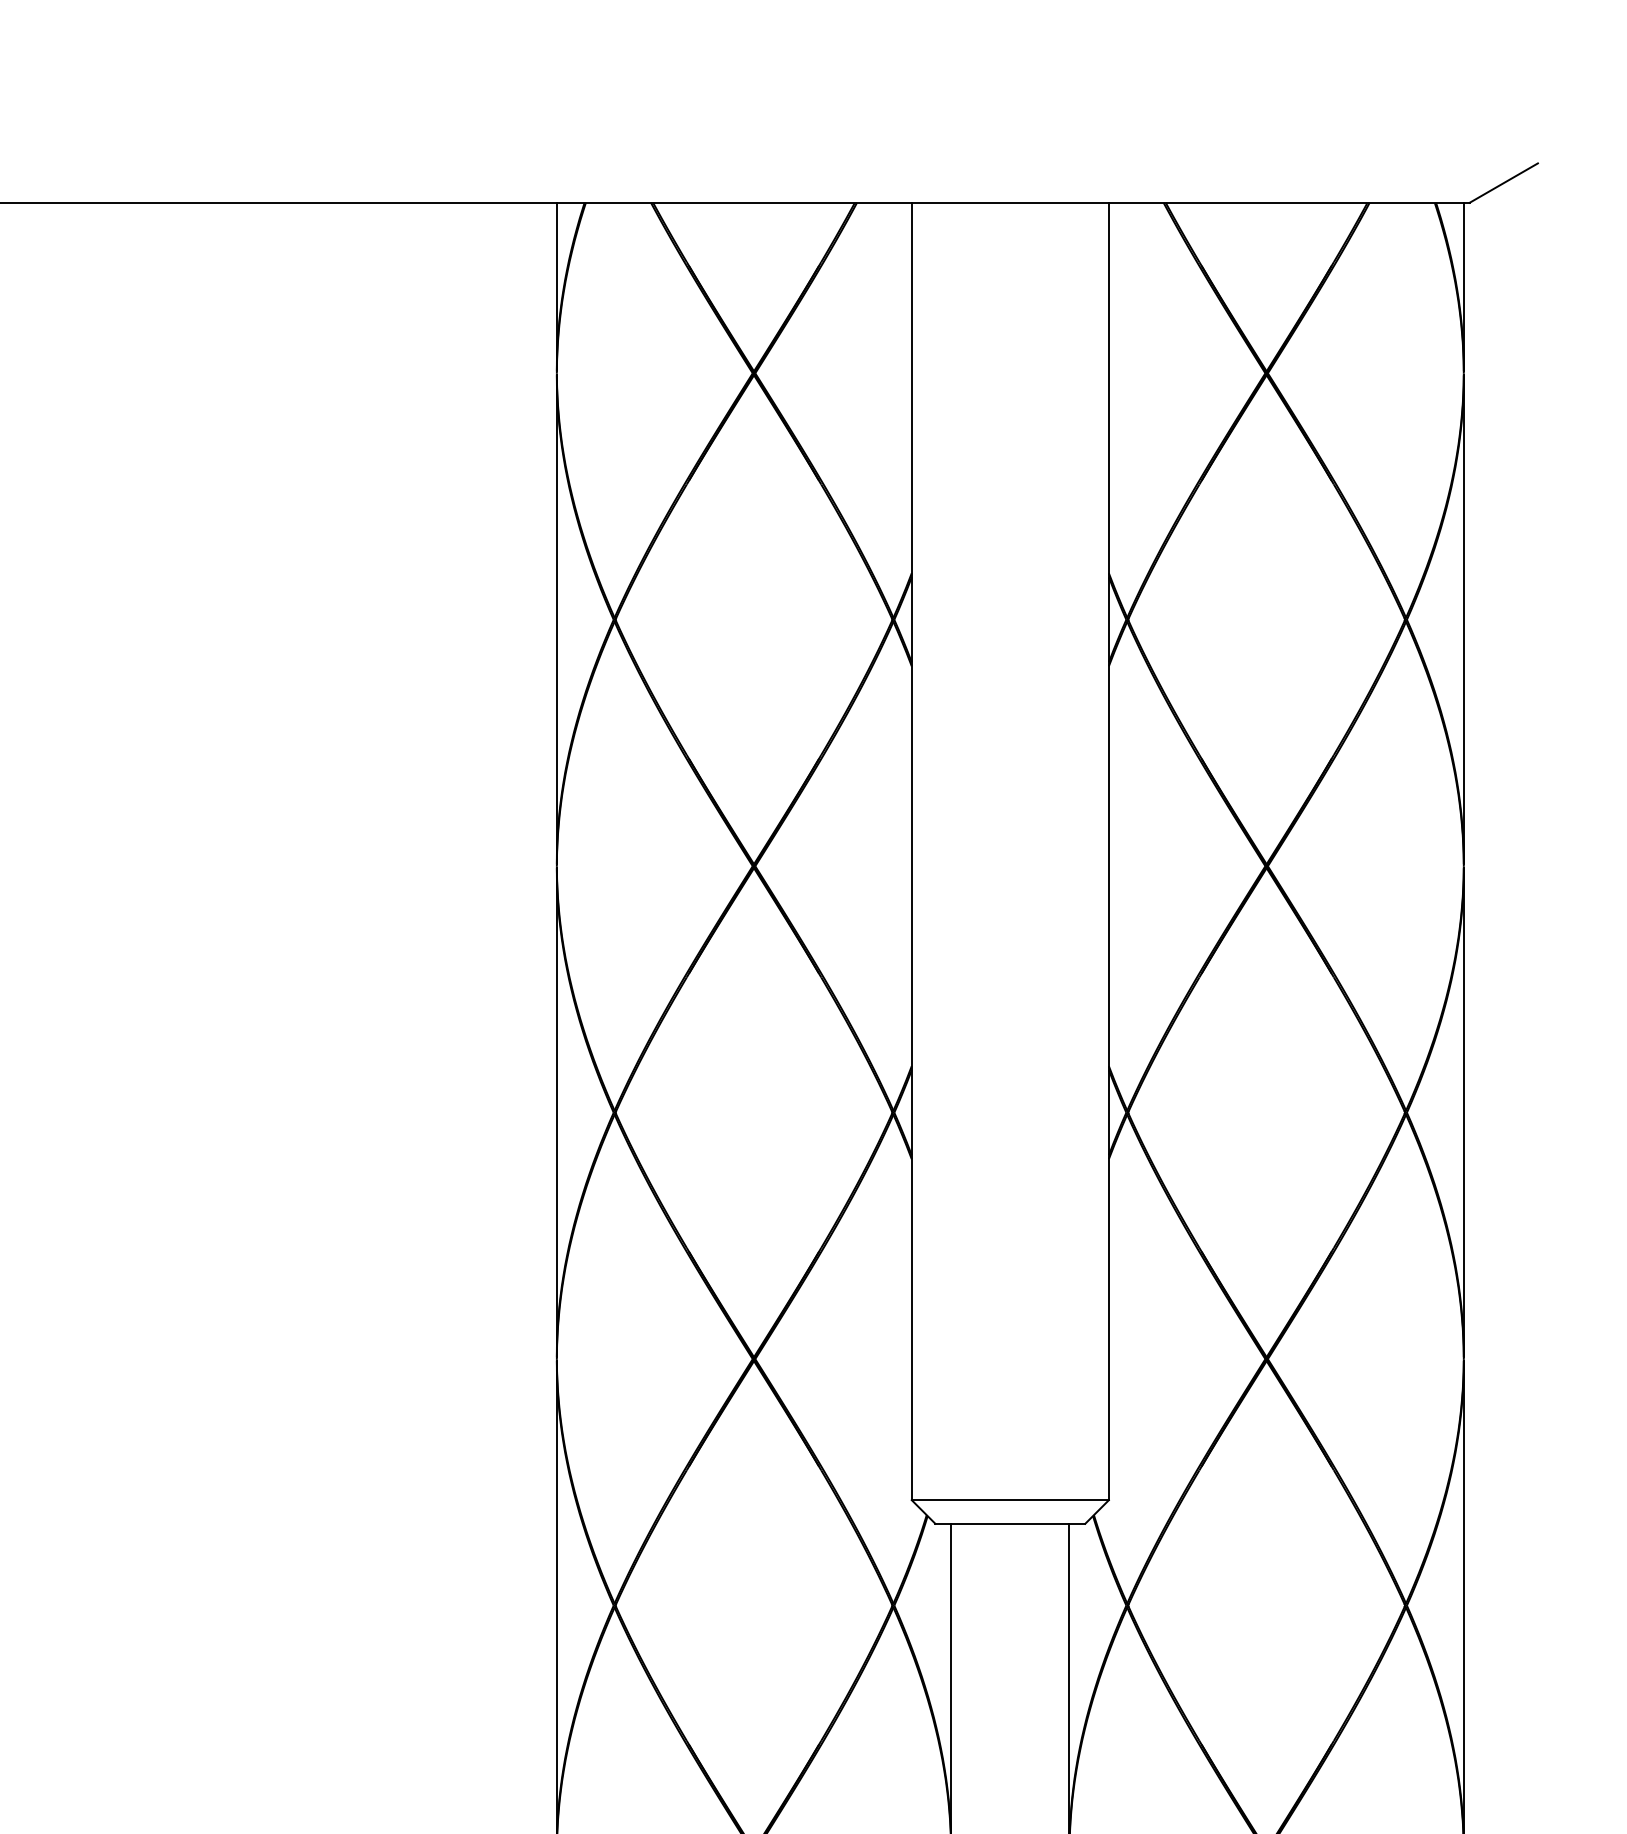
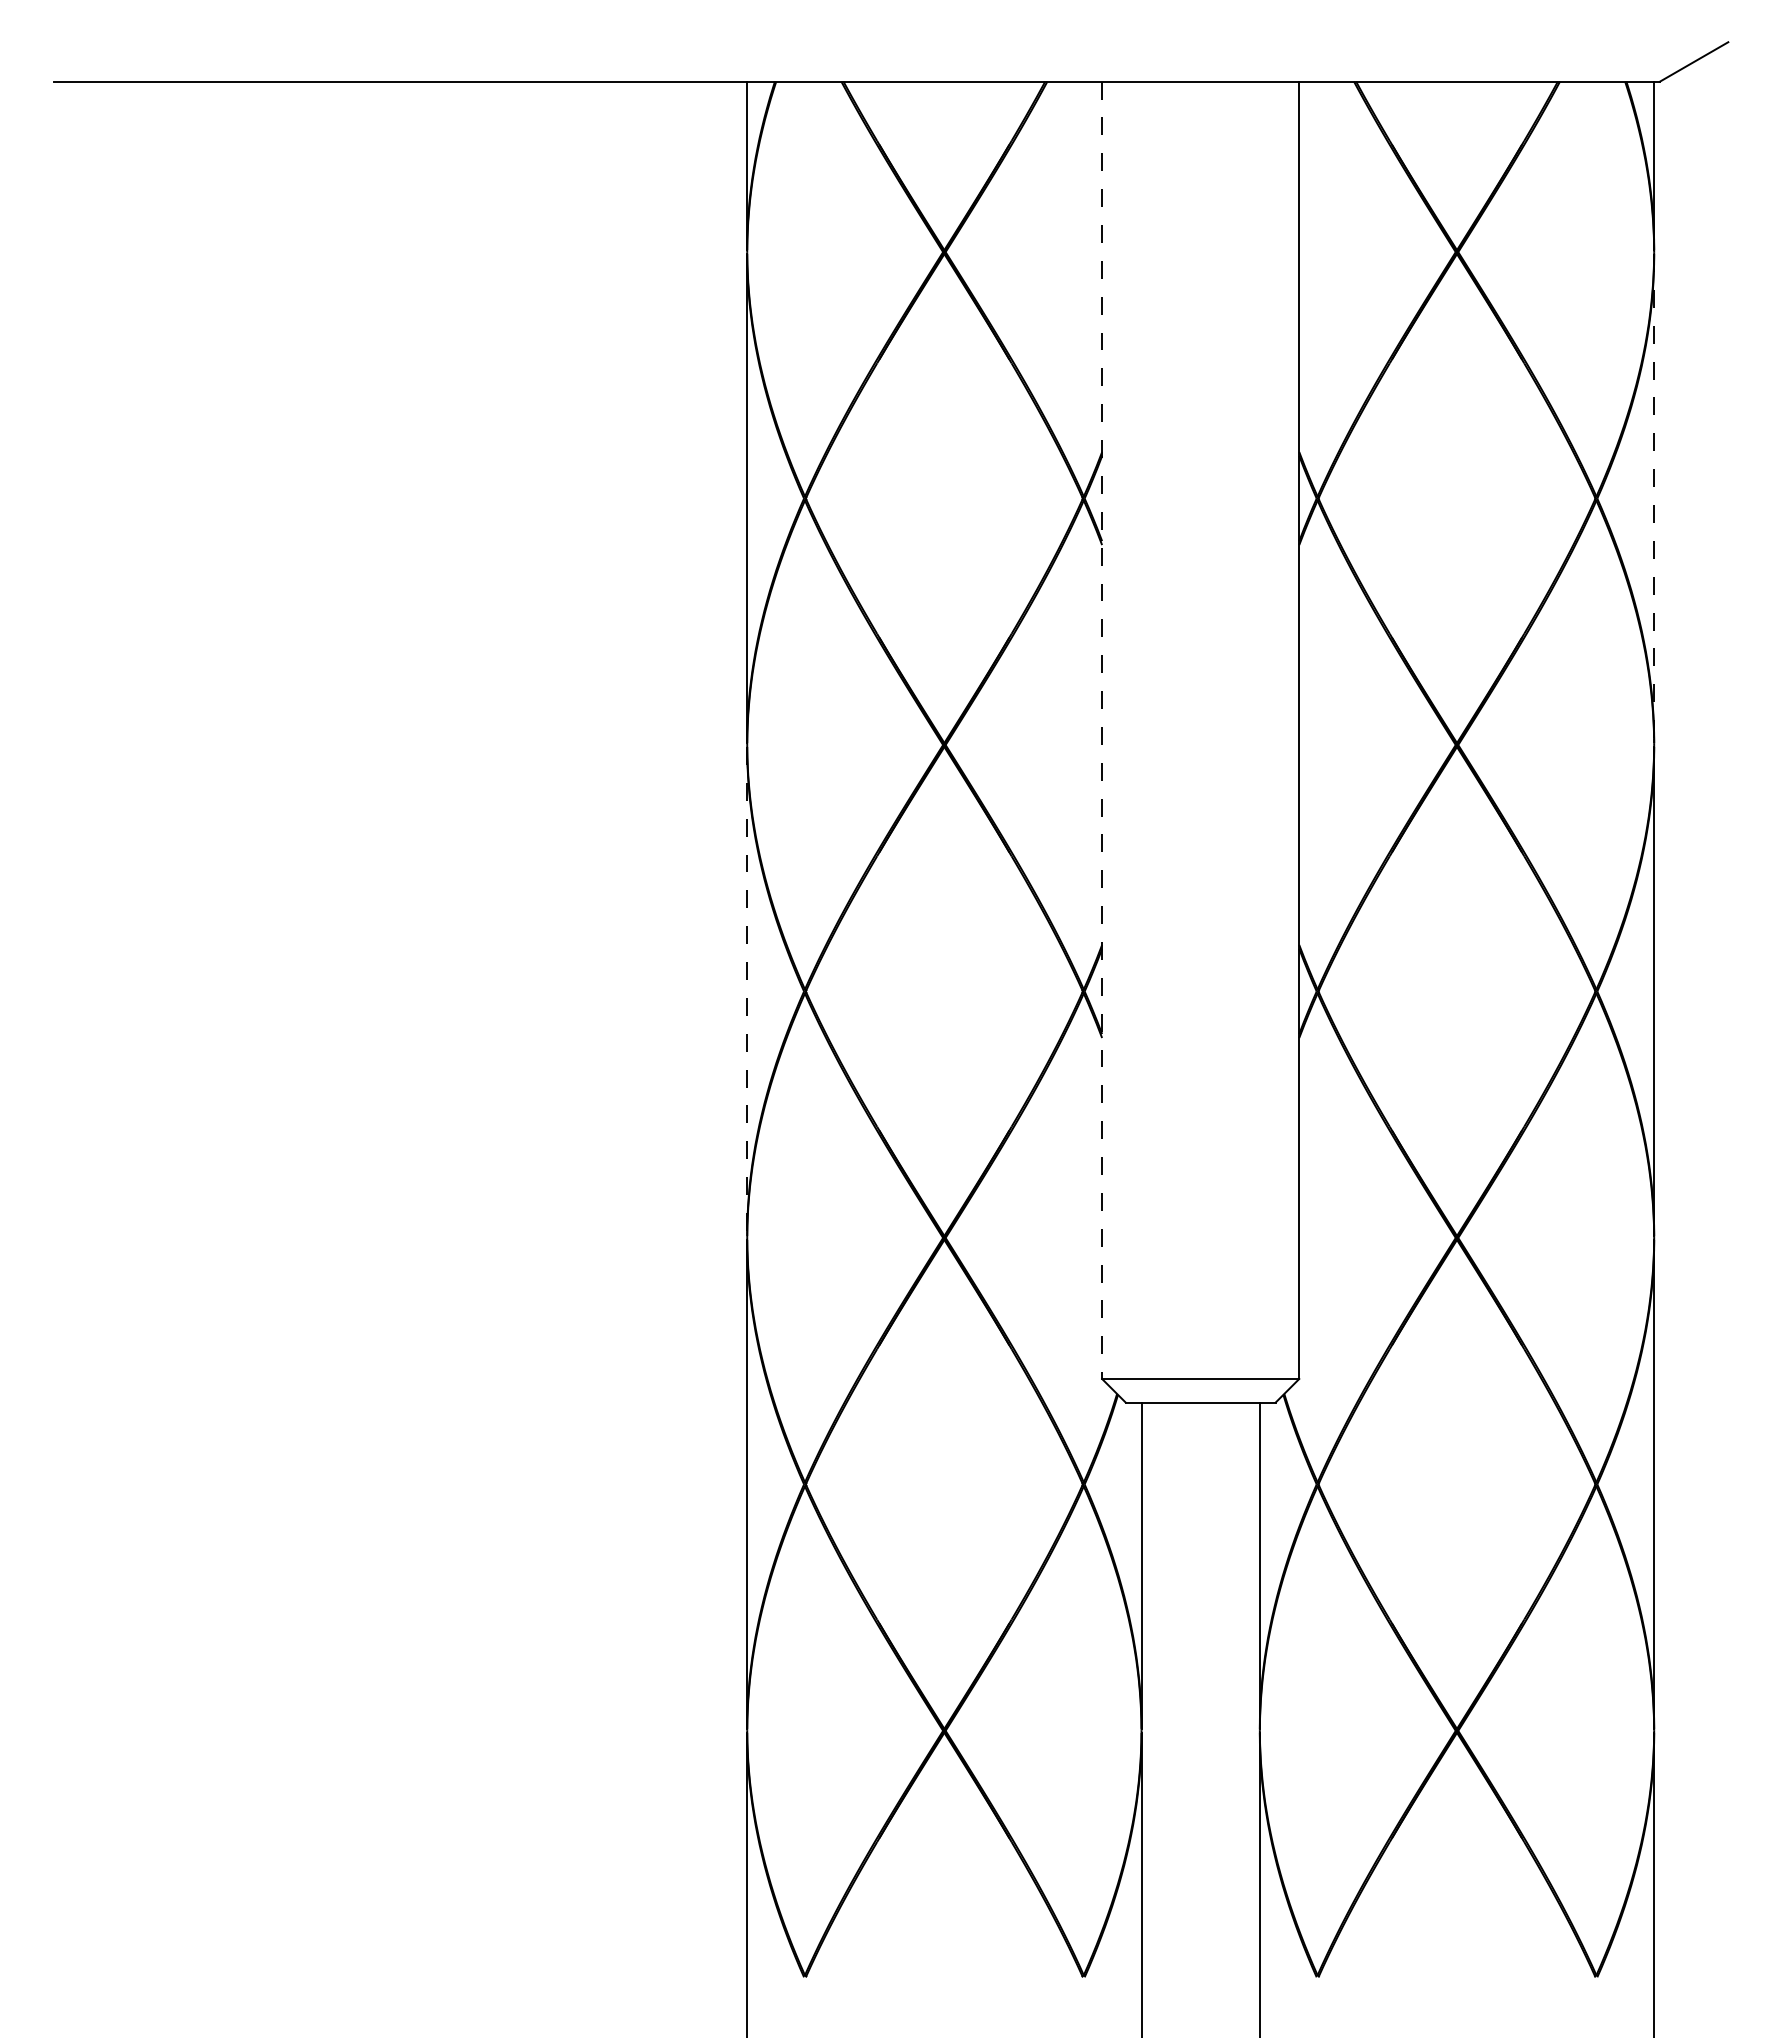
line: (1464, 620) -> (1654, 499), solid -> dashed
line: (912, 851) -> (1102, 730), solid -> dashed
line: (557, 1112) -> (747, 991), solid -> dashed

